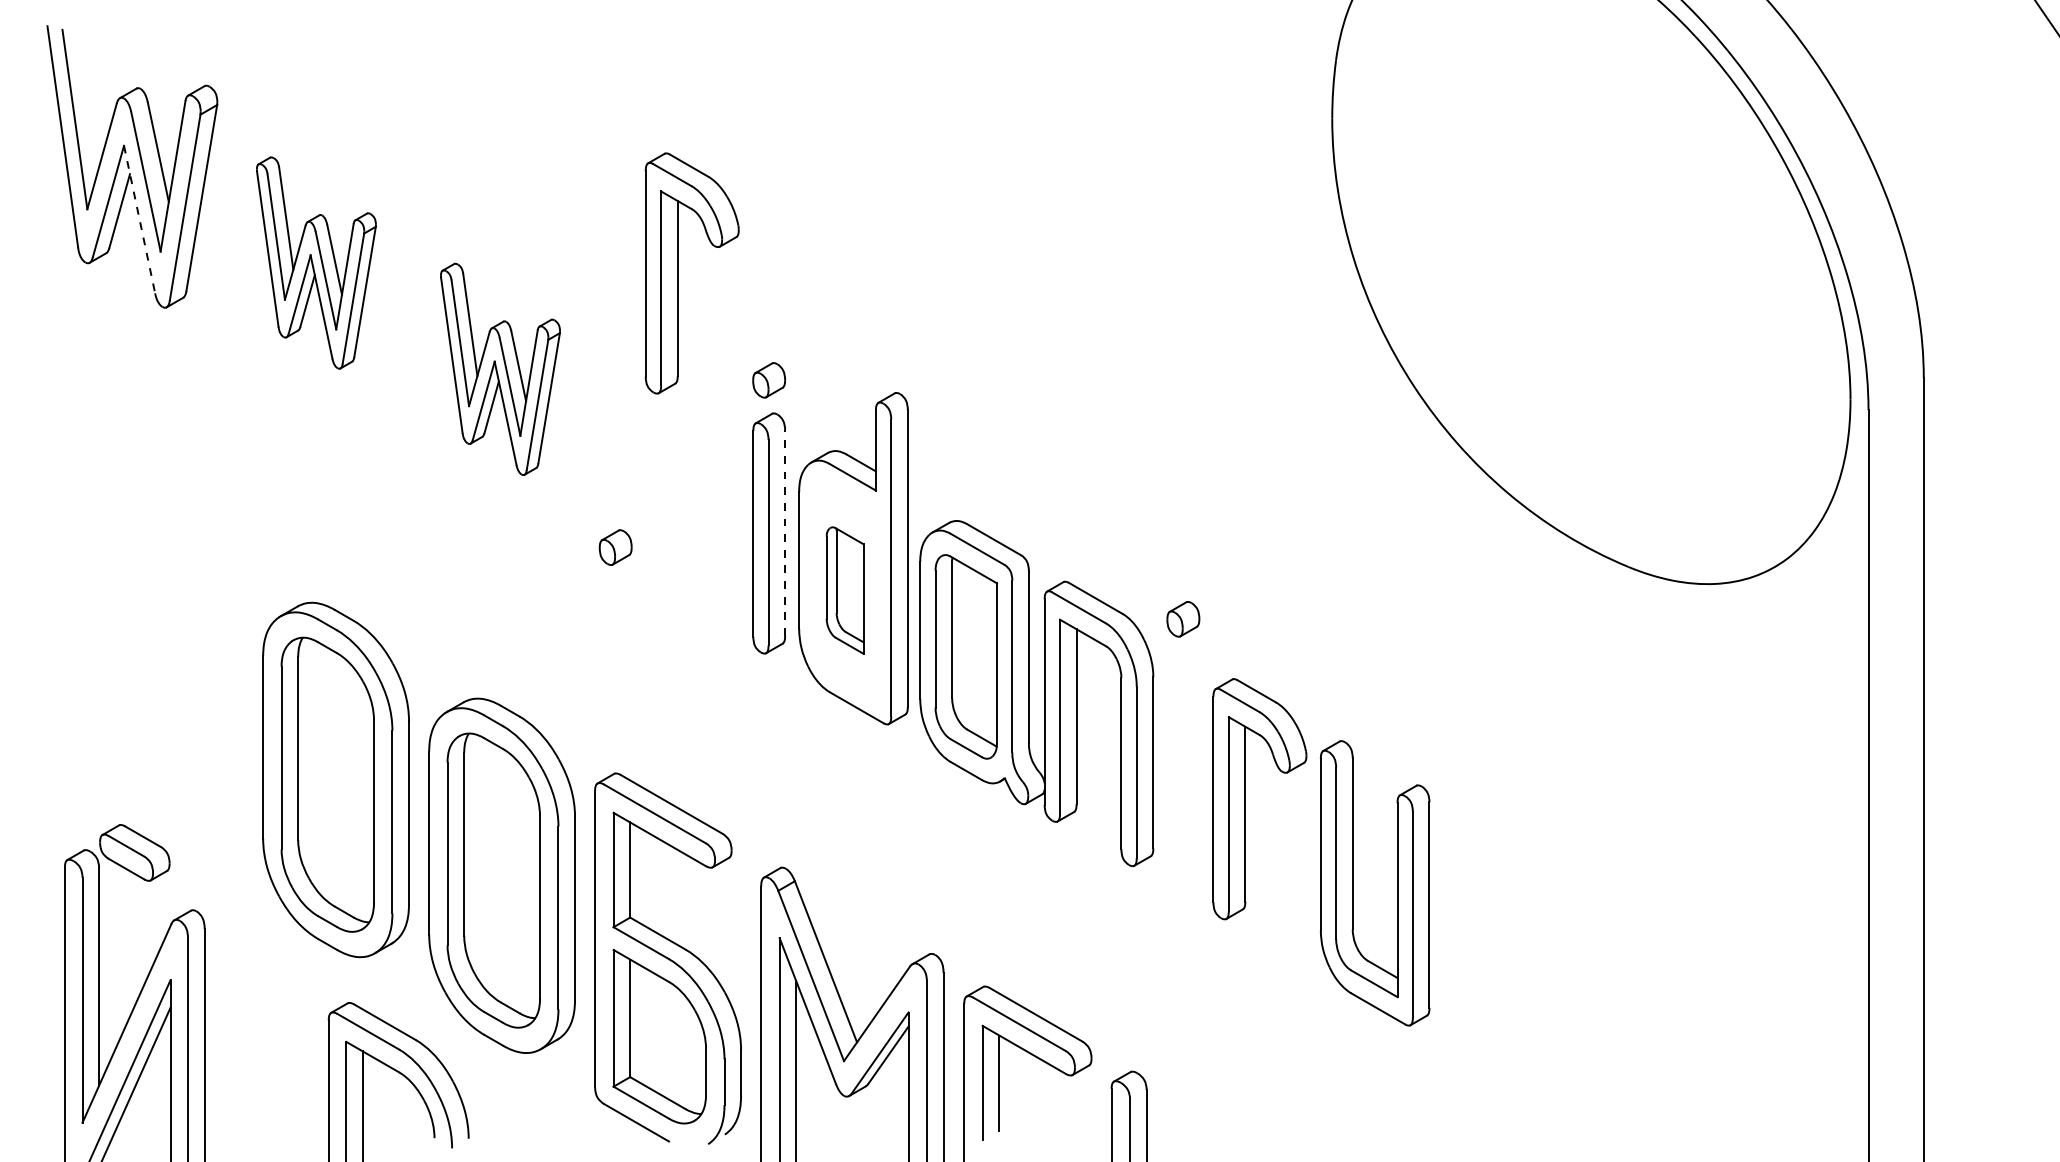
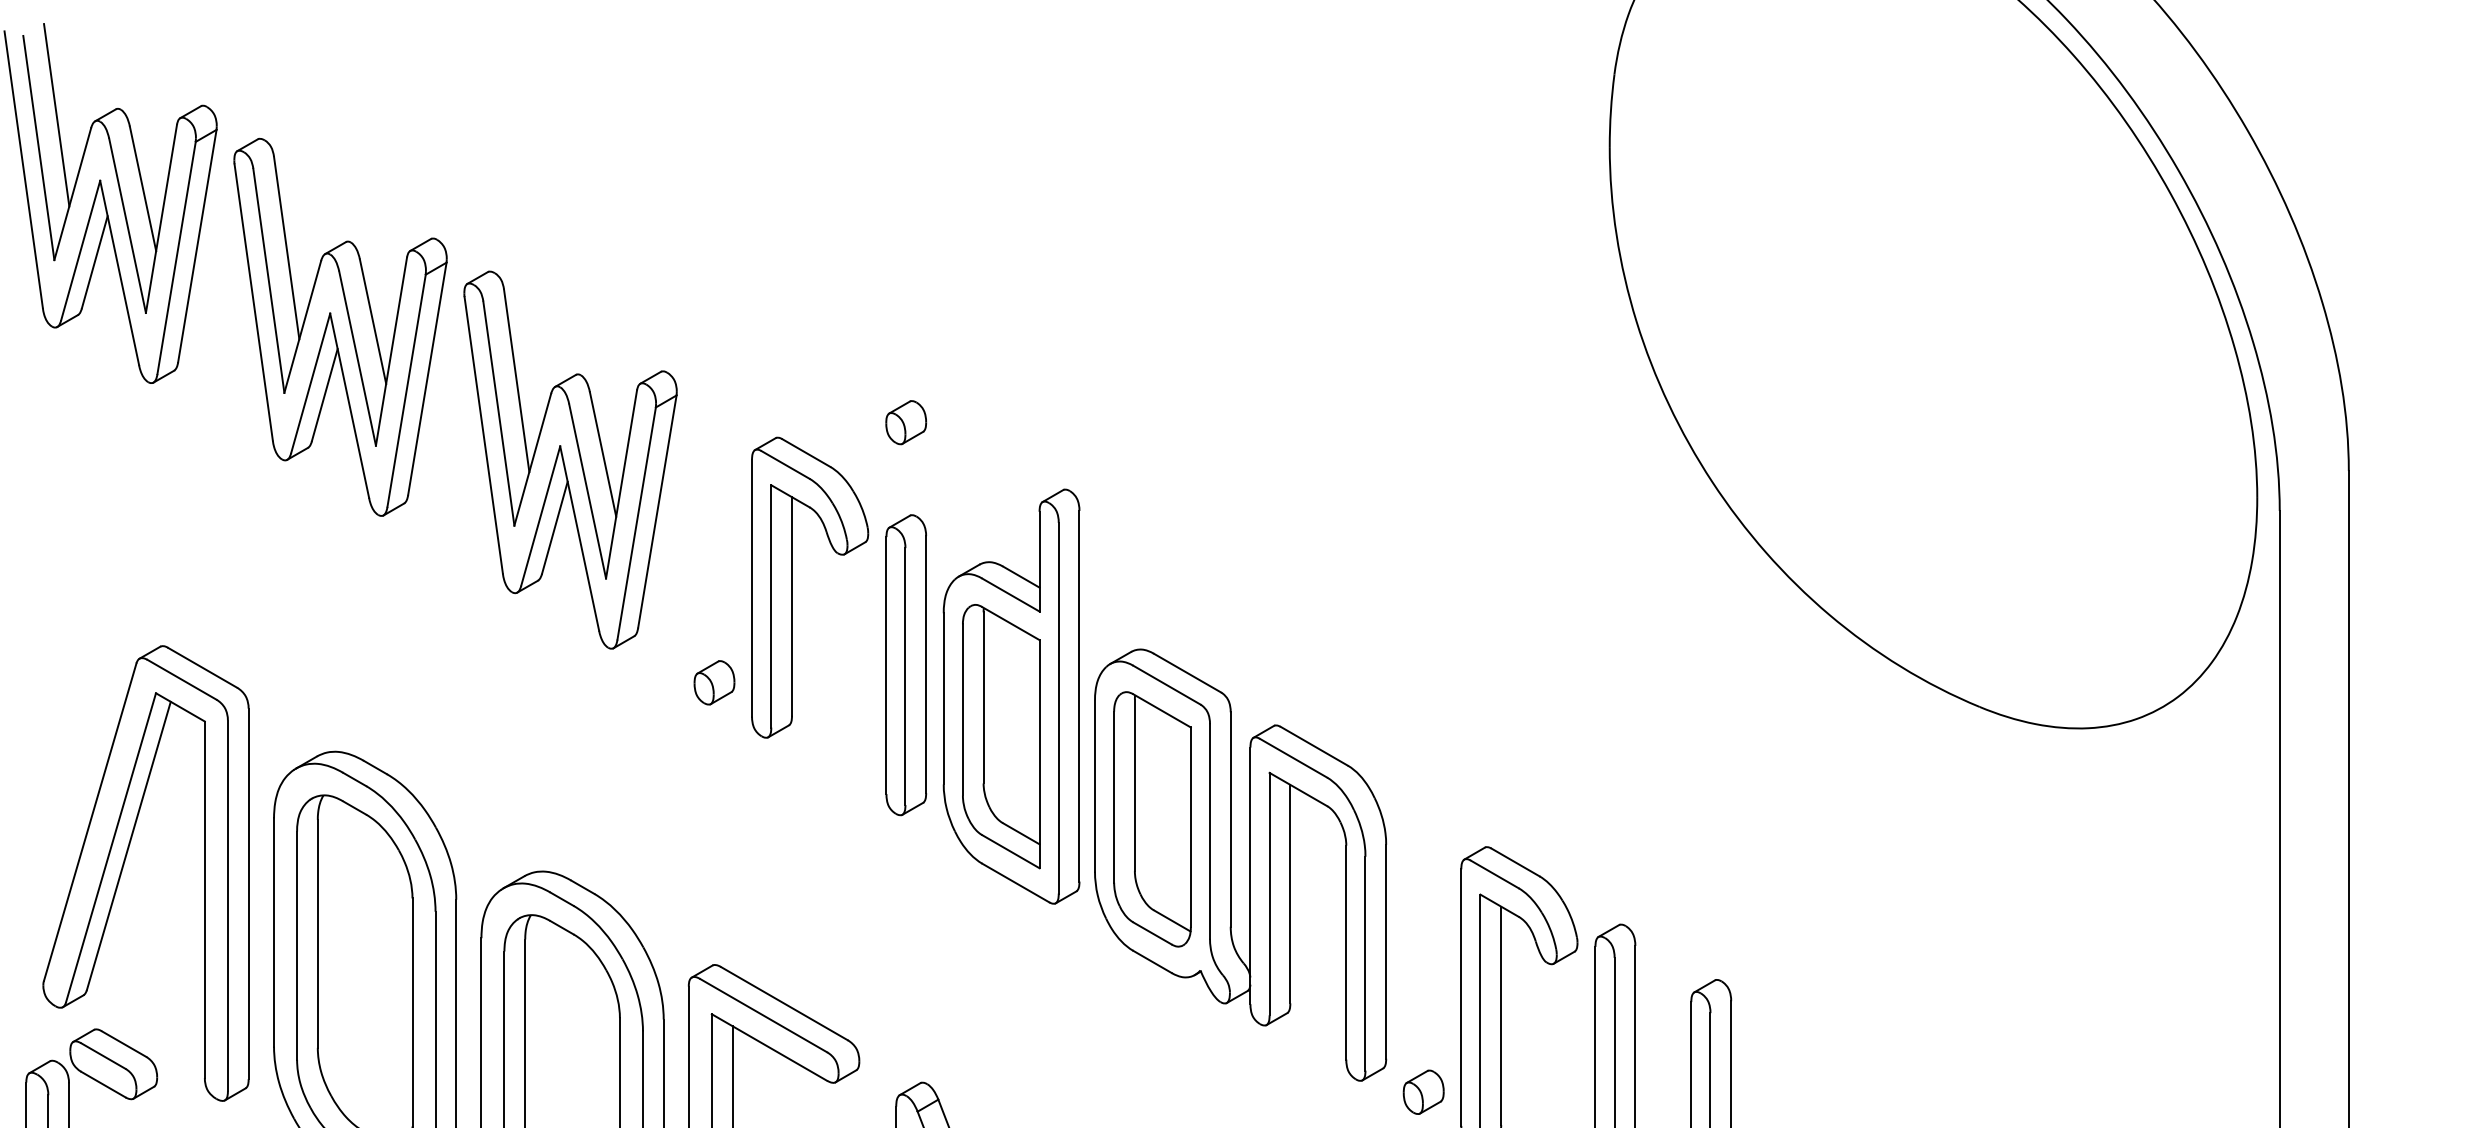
line: (89, 93) -> (57, 115), added
line: (139, 220) -> (119, 274), dashed -> solid
part: (316, 262) -> (340, 326), size x1.43
part: (678, 273) -> (792, 587), moved
part: (500, 369) -> (570, 460), size x1.43
part: (768, 380) -> (905, 422), moved
line: (785, 533) -> (926, 665), dashed -> solid
part: (844, 590) -> (1000, 736), size x1.67
part: (1183, 619) -> (1423, 1092), moved
part: (143, 694) -> (124, 866), added

